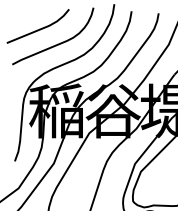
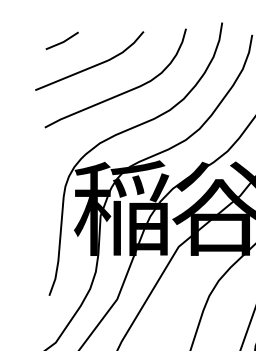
line: (22, 14) -> (62, 40), added

